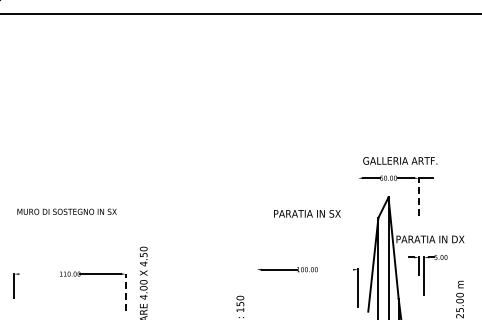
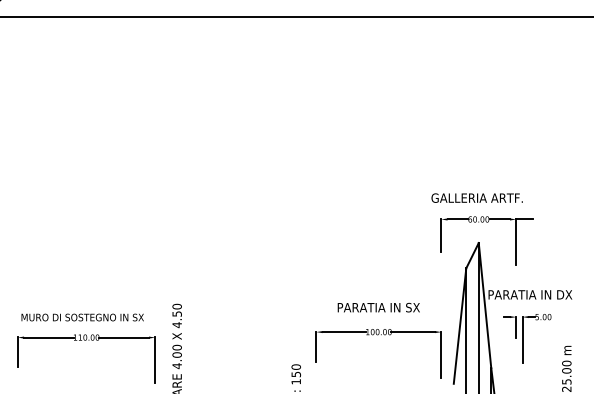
text: (400, 160) -> (477, 197), moved
line: (358, 191) -> (441, 235), added
line: (418, 196) -> (515, 241), dashed -> solid
text: (66, 211) -> (82, 317), moved
text: (307, 213) -> (378, 307), moved
line: (335, 269) -> (413, 331), added
line: (39, 274) -> (48, 338), added
line: (256, 281) -> (316, 346), added
line: (125, 292) -> (154, 360), dashed -> solid

